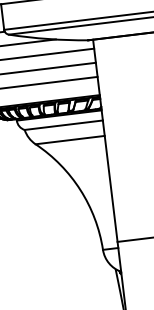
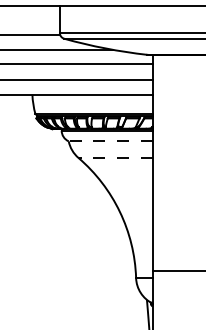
line: (63, 125) -> (110, 141), solid -> dashed
line: (69, 139) -> (114, 157), solid -> dashed

